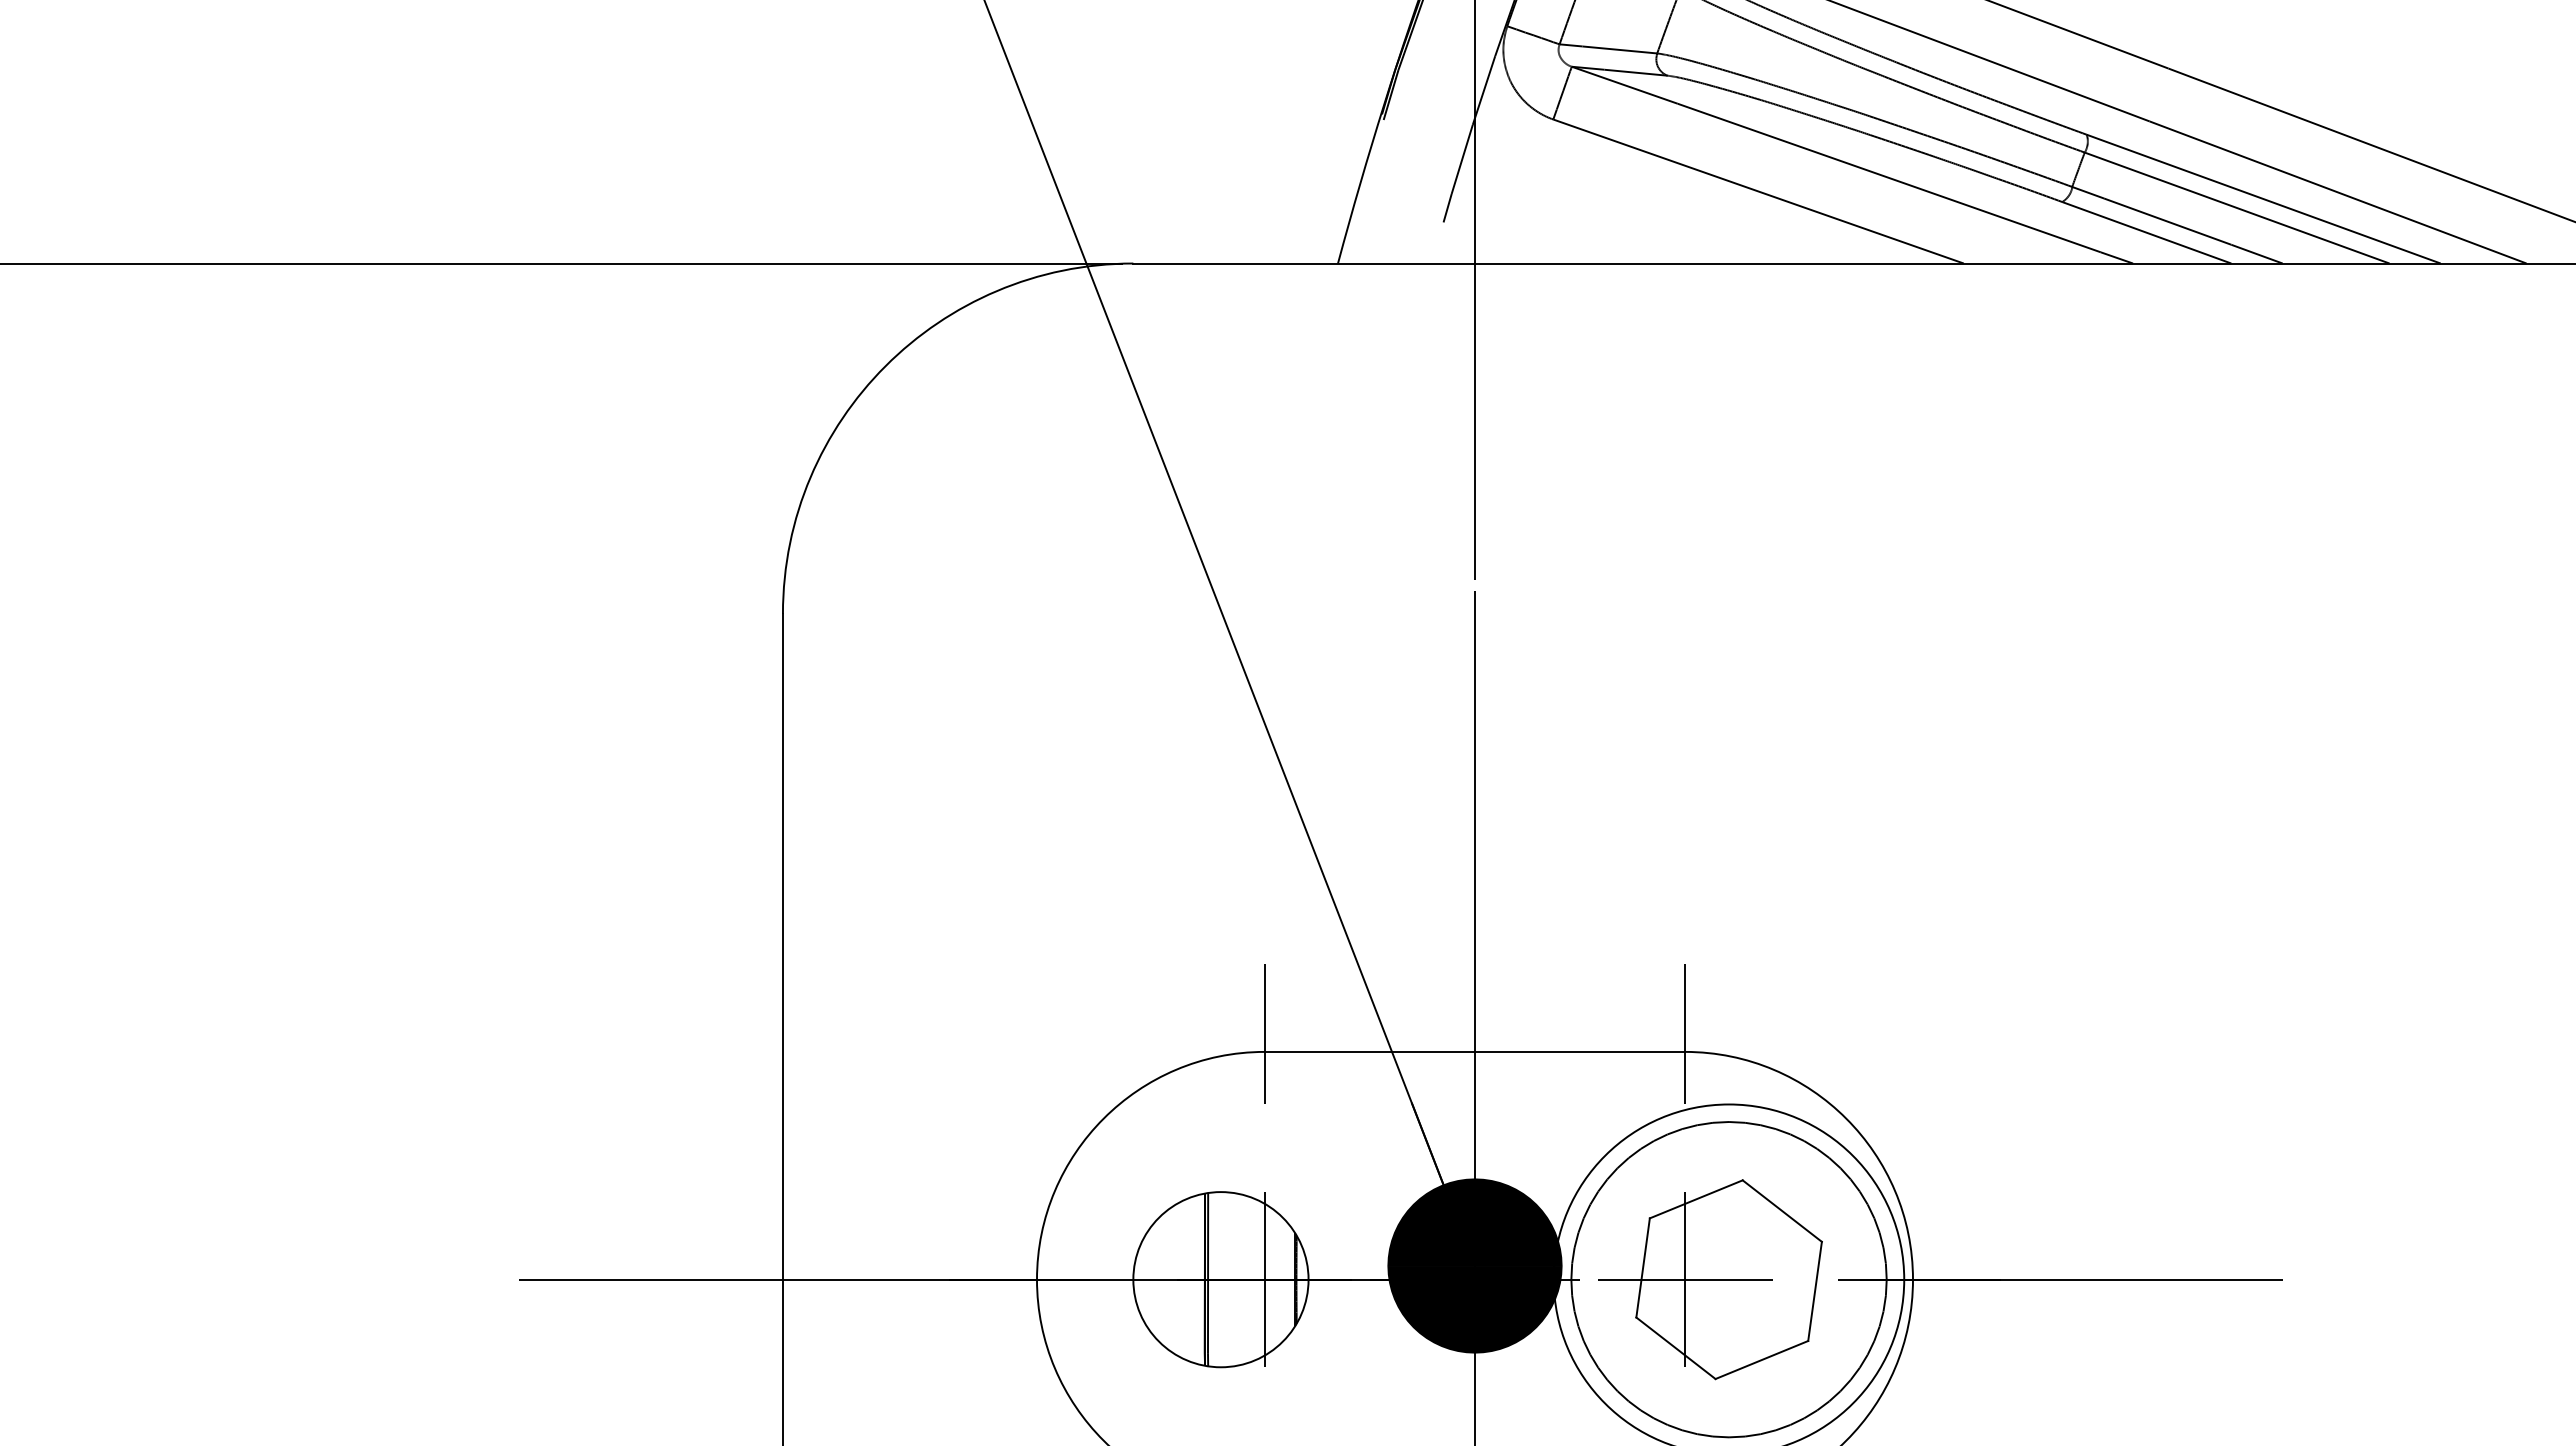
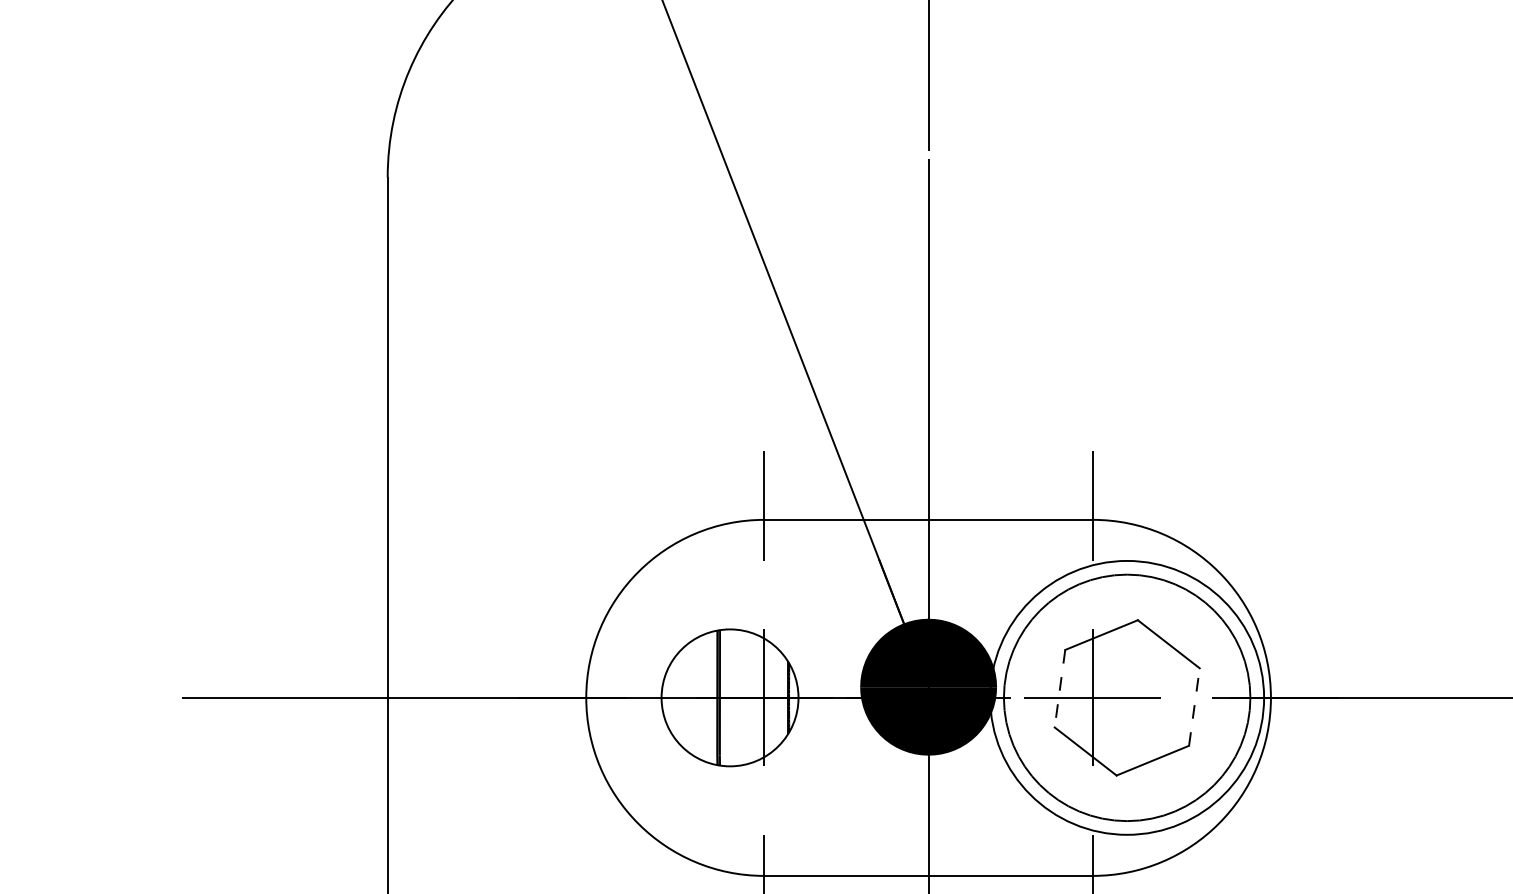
line: (1643, 1268) -> (1060, 689), solid -> dashed
line: (1815, 1290) -> (1194, 706), solid -> dashed

